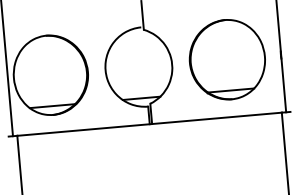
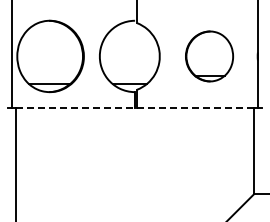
part: (227, 59) -> (209, 56), size x0.7
line: (150, 124) -> (135, 108), solid -> dashed

